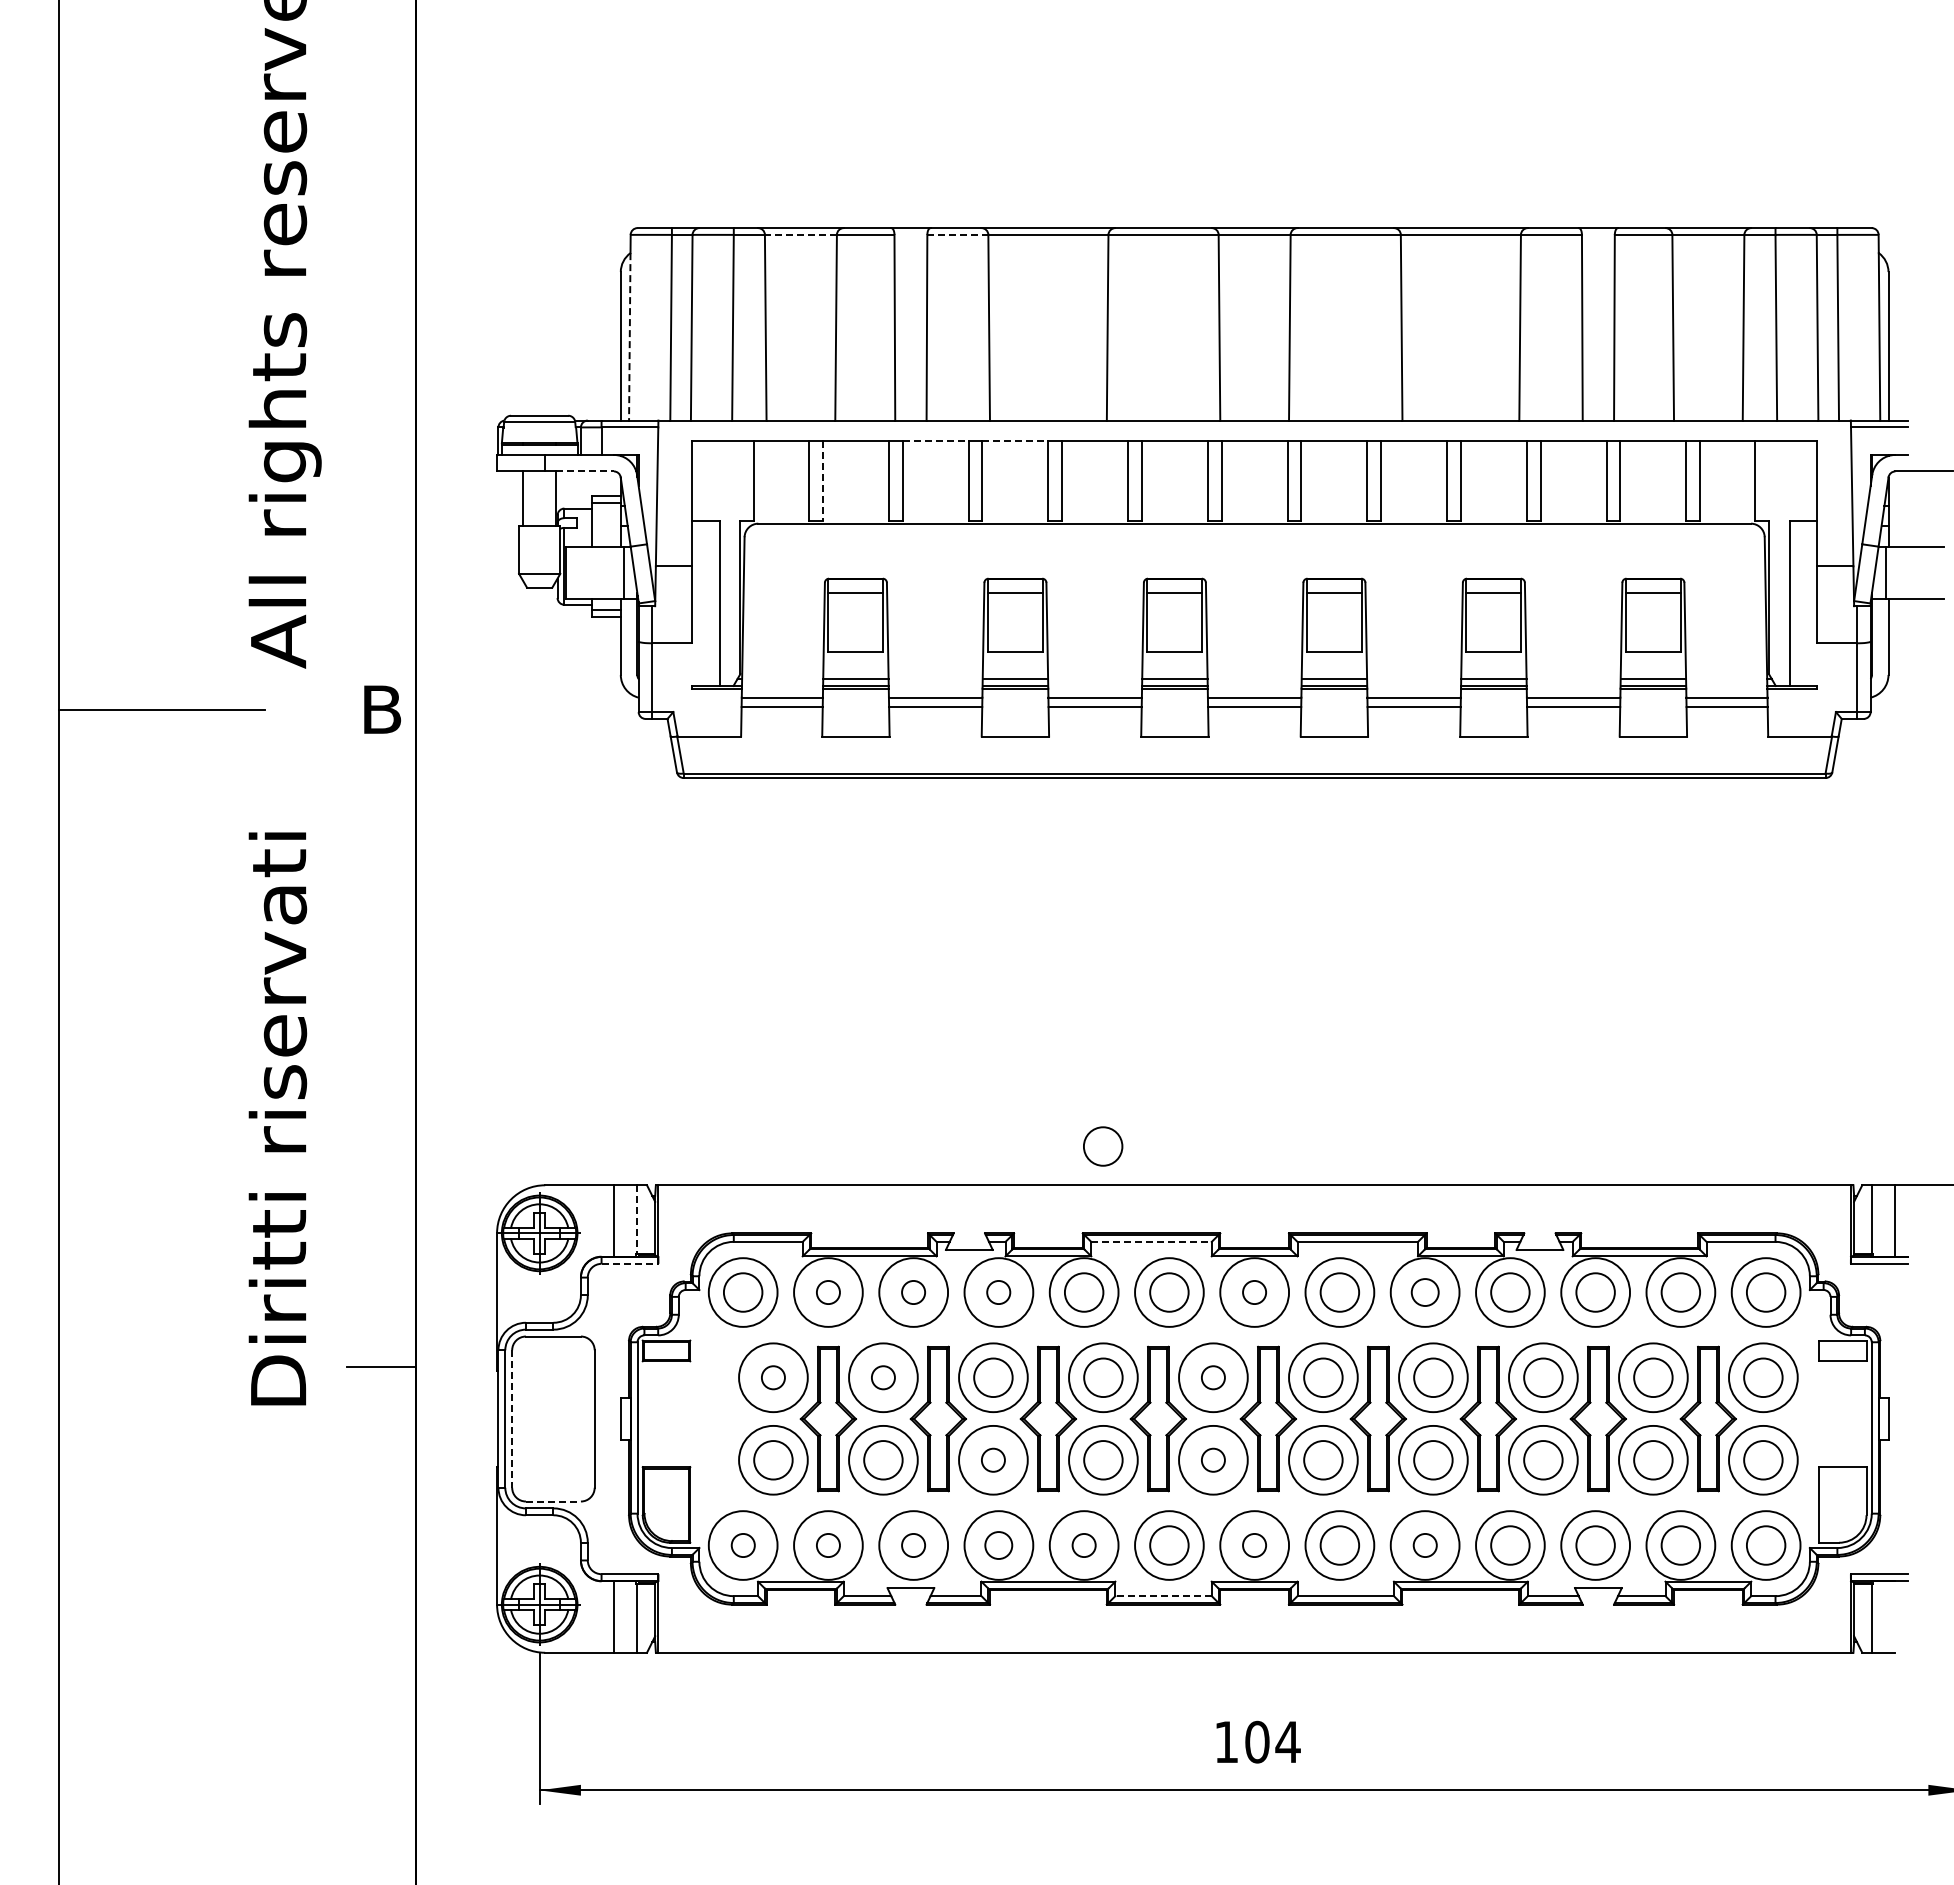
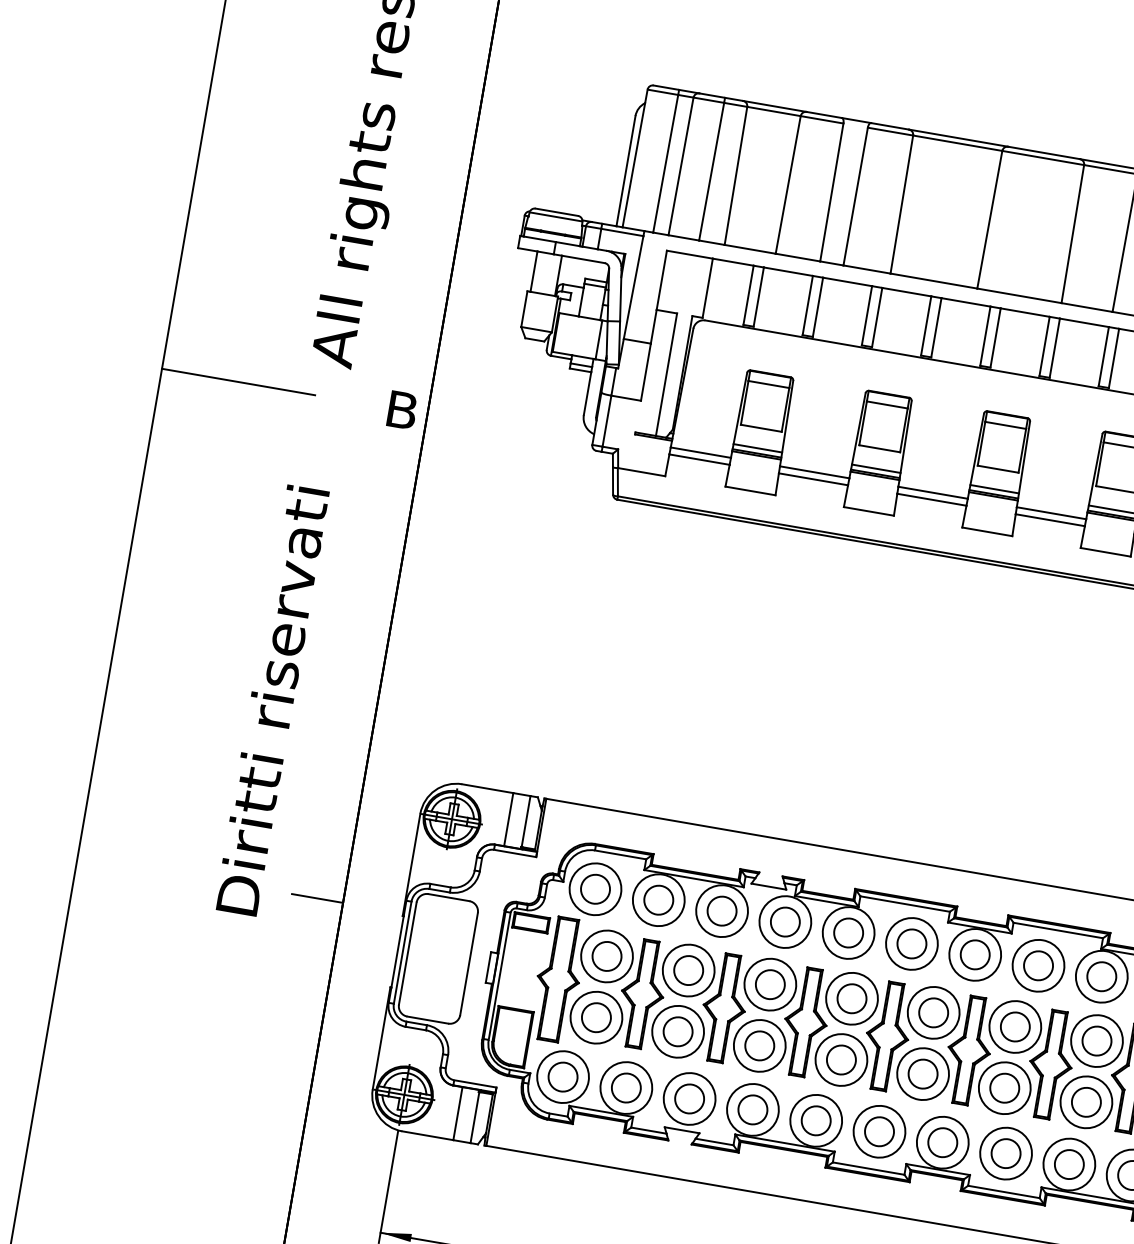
line: (800, 234) -> (773, 111), dashed -> solid
line: (957, 234) -> (890, 131), dashed -> solid
line: (629, 336) -> (633, 164), dashed -> solid
line: (935, 441) -> (847, 282), dashed -> solid
line: (1015, 441) -> (906, 292), dashed -> solid
line: (585, 471) -> (583, 259), dashed -> solid
line: (822, 481) -> (758, 297), dashed -> solid
circle: (1103, 1146) -> (881, 827), removed
line: (637, 1220) -> (526, 822), dashed -> solid
line: (1152, 1241) -> (905, 903), dashed -> solid
line: (630, 1263) -> (515, 853), dashed -> solid
circle: (828, 1292) -> (658, 900), size x1.67
circle: (913, 1292) -> (721, 911), size x1.67
circle: (998, 1292) -> (785, 922), size x1.67
circle: (1254, 1292) -> (975, 954), size x1.67
circle: (1425, 1292) -> (1102, 976), size x1.43
circle: (773, 1377) -> (607, 956), size x1.67
circle: (883, 1377) -> (688, 970), size x1.67
circle: (1213, 1377) -> (933, 1012), size x1.67
part: (714, 1418) -> (558, 979), added
line: (512, 1419) -> (407, 953), dashed -> solid
circle: (993, 1460) -> (759, 1046), size x1.67
circle: (1213, 1460) -> (923, 1074), size x1.67
line: (553, 1501) -> (427, 1020), dashed -> solid
circle: (743, 1545) -> (563, 1077), size x1.67
circle: (828, 1545) -> (626, 1088), size x1.67
circle: (913, 1545) -> (689, 1098), size x1.67
circle: (998, 1545) -> (752, 1109), size x1.43
circle: (1083, 1545) -> (815, 1120), size x1.67
circle: (1254, 1545) -> (942, 1142), size x1.67
circle: (1425, 1545) -> (1069, 1164), size x1.67
line: (1163, 1596) -> (868, 1168), dashed -> solid

